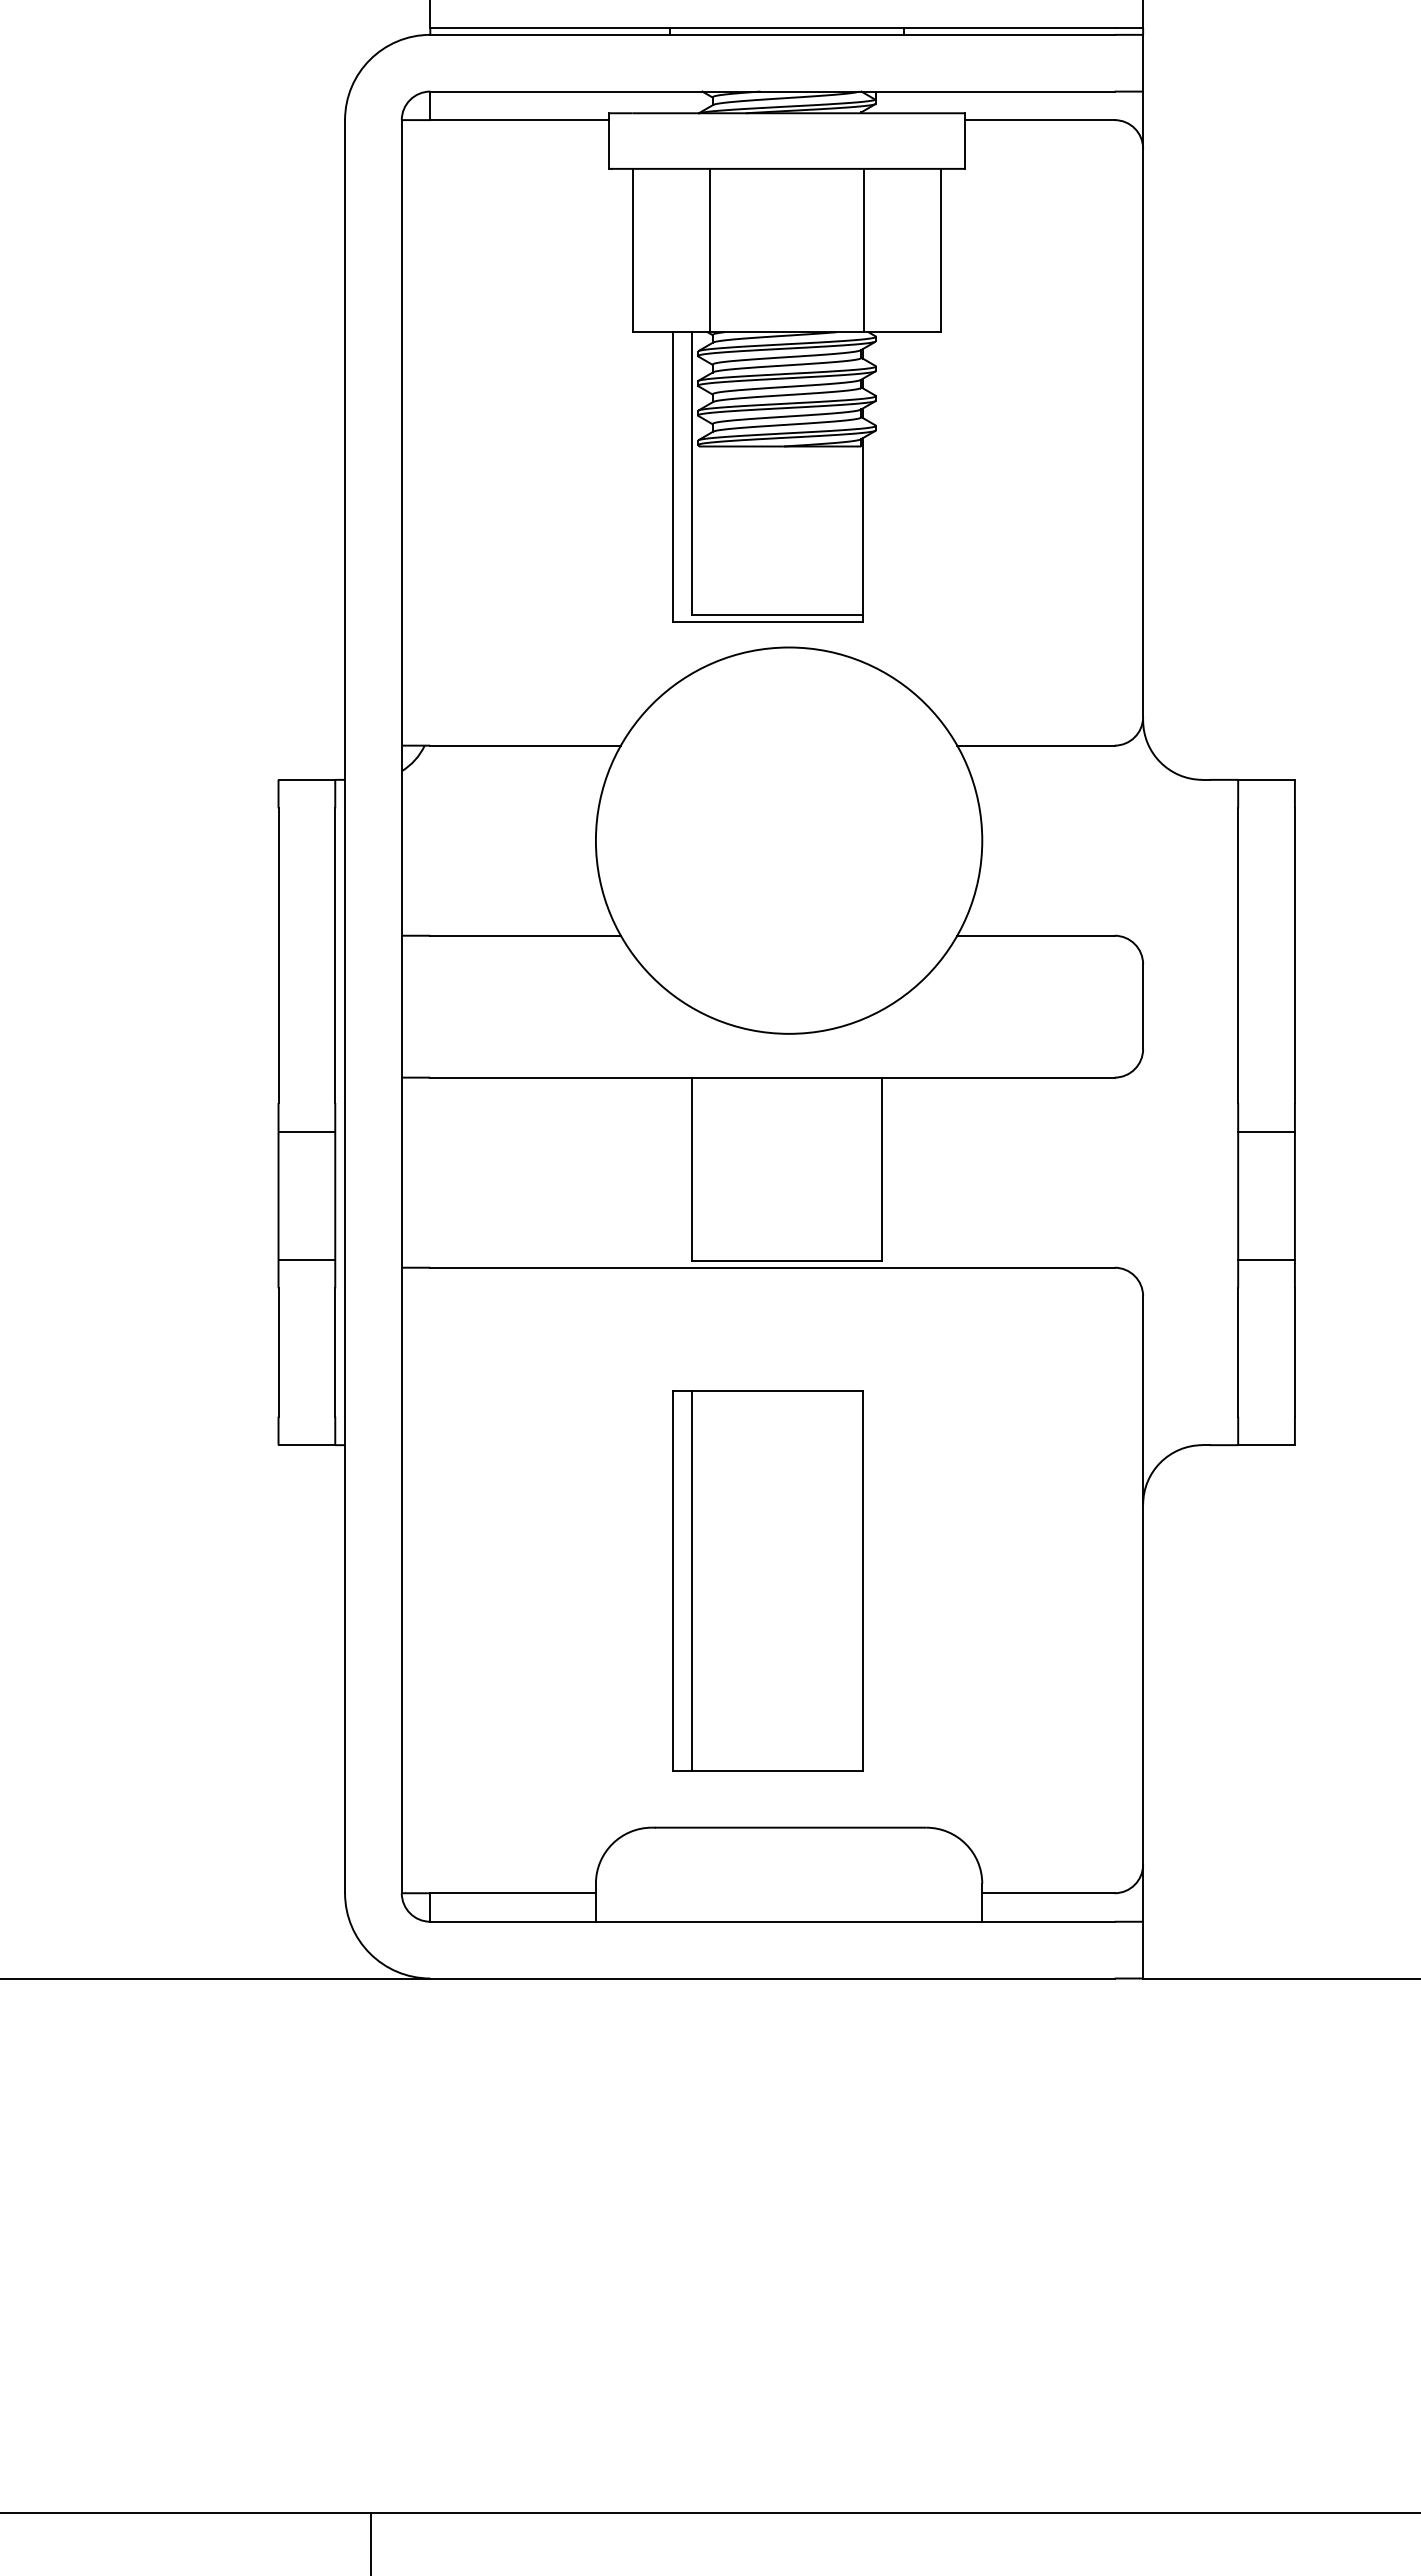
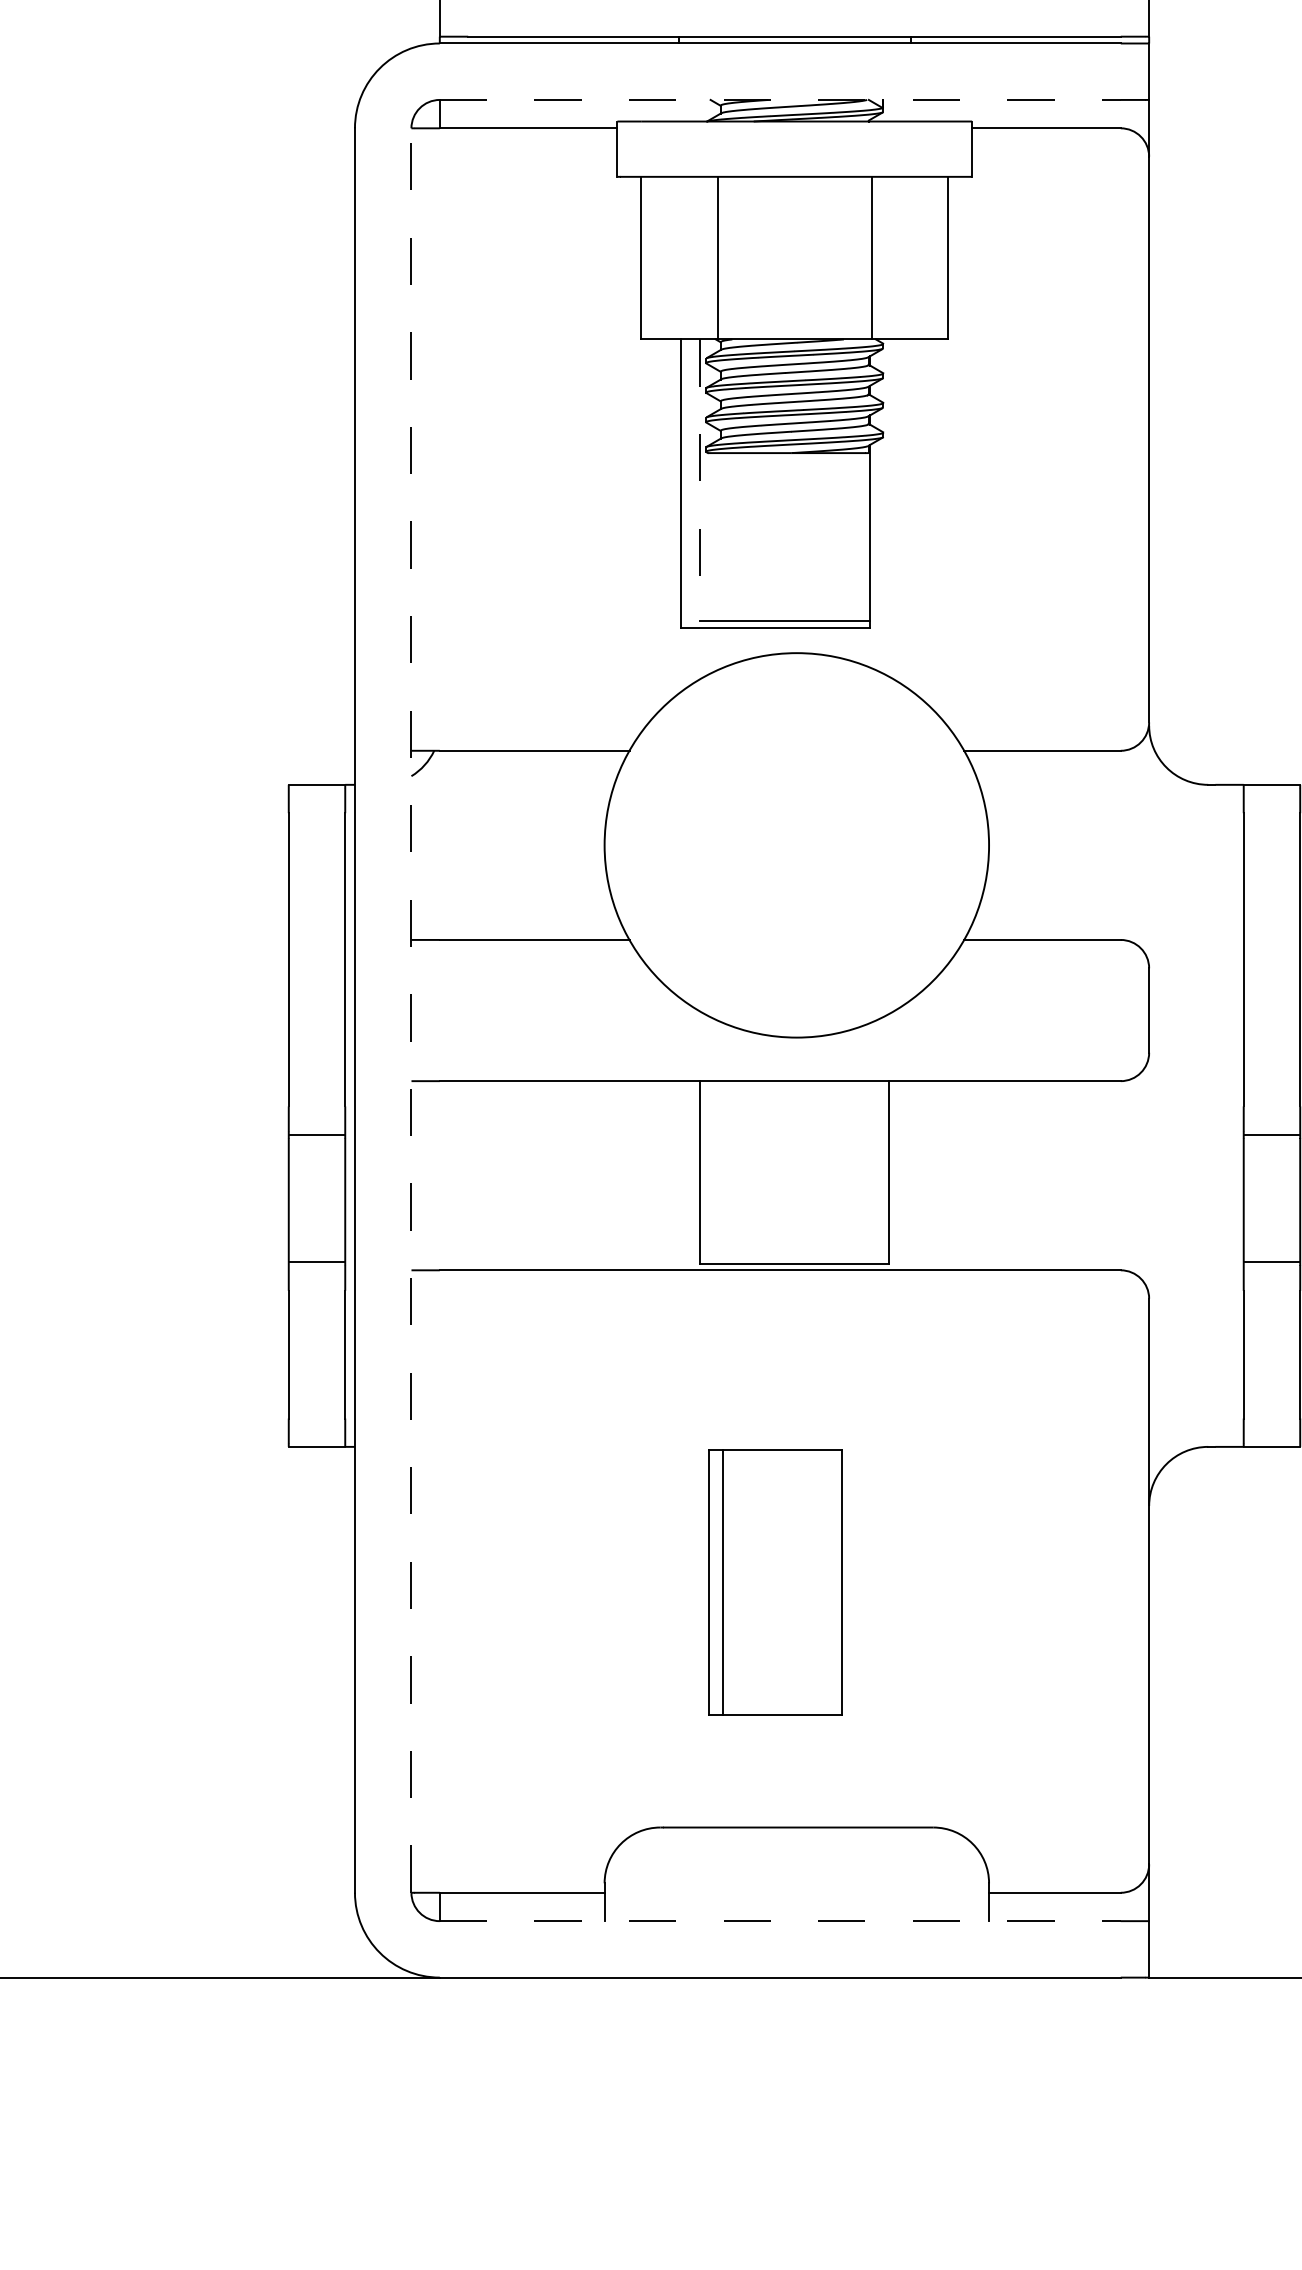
line: (772, 91) -> (780, 99), solid -> dashed
line: (691, 474) -> (699, 480), solid -> dashed
line: (401, 1006) -> (411, 1010), solid -> dashed
part: (767, 1580) -> (775, 1581), size x0.7
line: (772, 1921) -> (780, 1920), solid -> dashed

